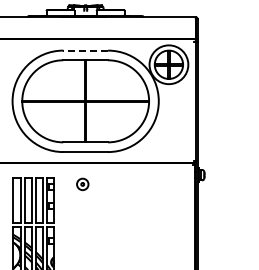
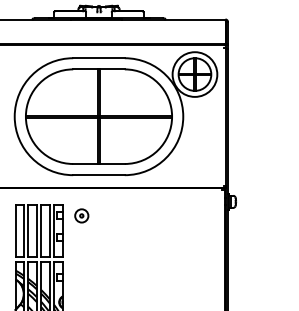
line: (85, 50) -> (98, 58), dashed -> solid
part: (82, 184) -> (81, 216), moved

